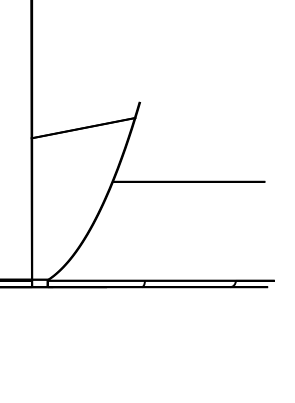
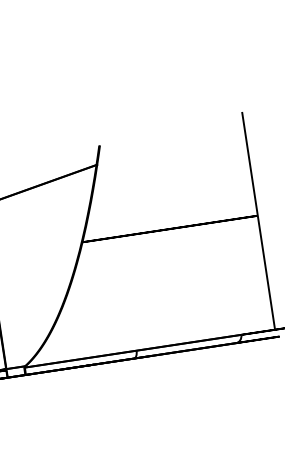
line: (265, 186) -> (259, 221), added

